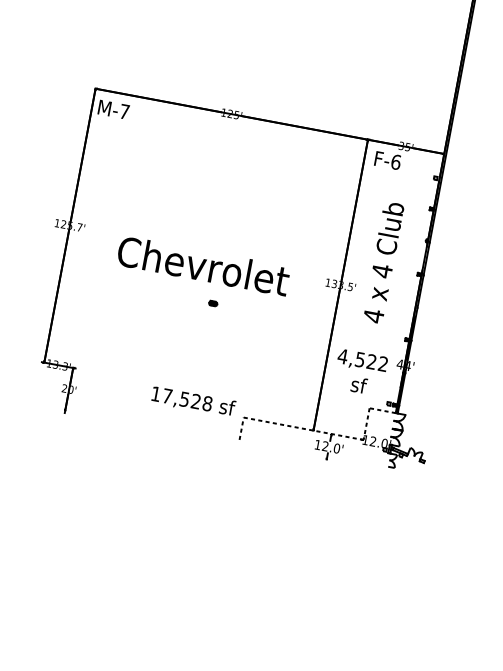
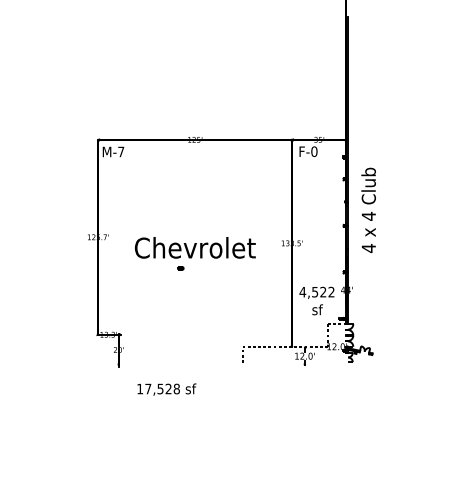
text: (396, 161) -> (314, 151), F-6 -> F-0
text: (383, 261) -> (368, 209), moved
part: (212, 303) -> (180, 268), moved
text: (192, 401) -> (166, 389), moved

